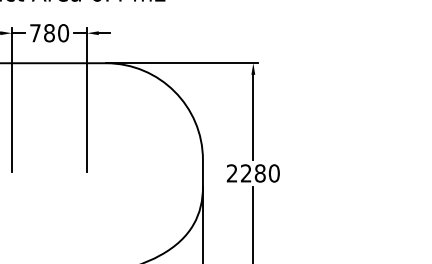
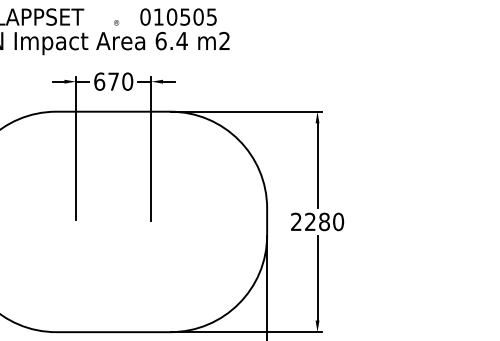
text: (42, 33) -> (106, 81), 780 -> 670

